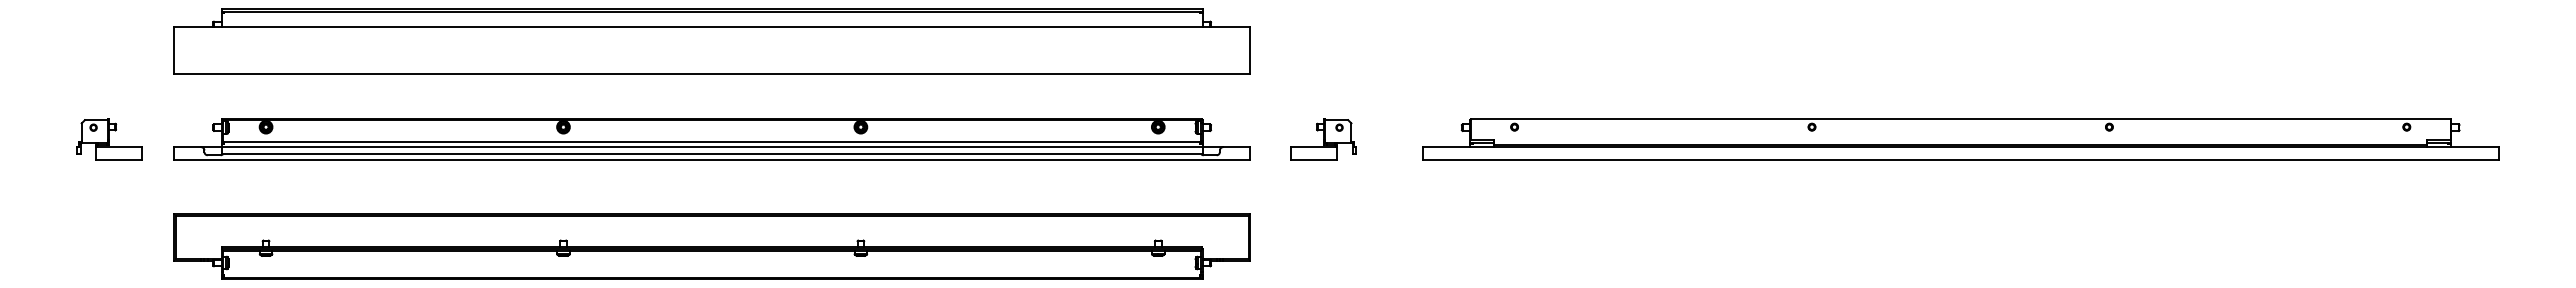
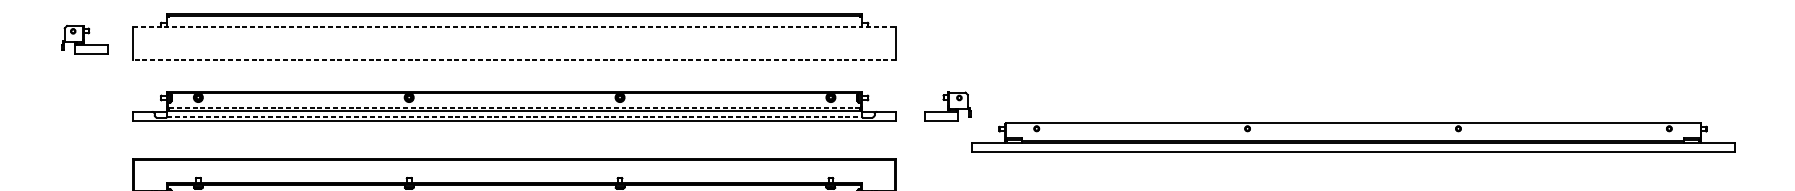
line: (712, 27) -> (514, 26), solid -> dashed
line: (711, 73) -> (514, 59), solid -> dashed
part: (109, 139) -> (84, 39), moved
part: (1960, 139) -> (1352, 137), moved
line: (712, 141) -> (514, 107), solid -> dashed
line: (712, 154) -> (514, 116), solid -> dashed

